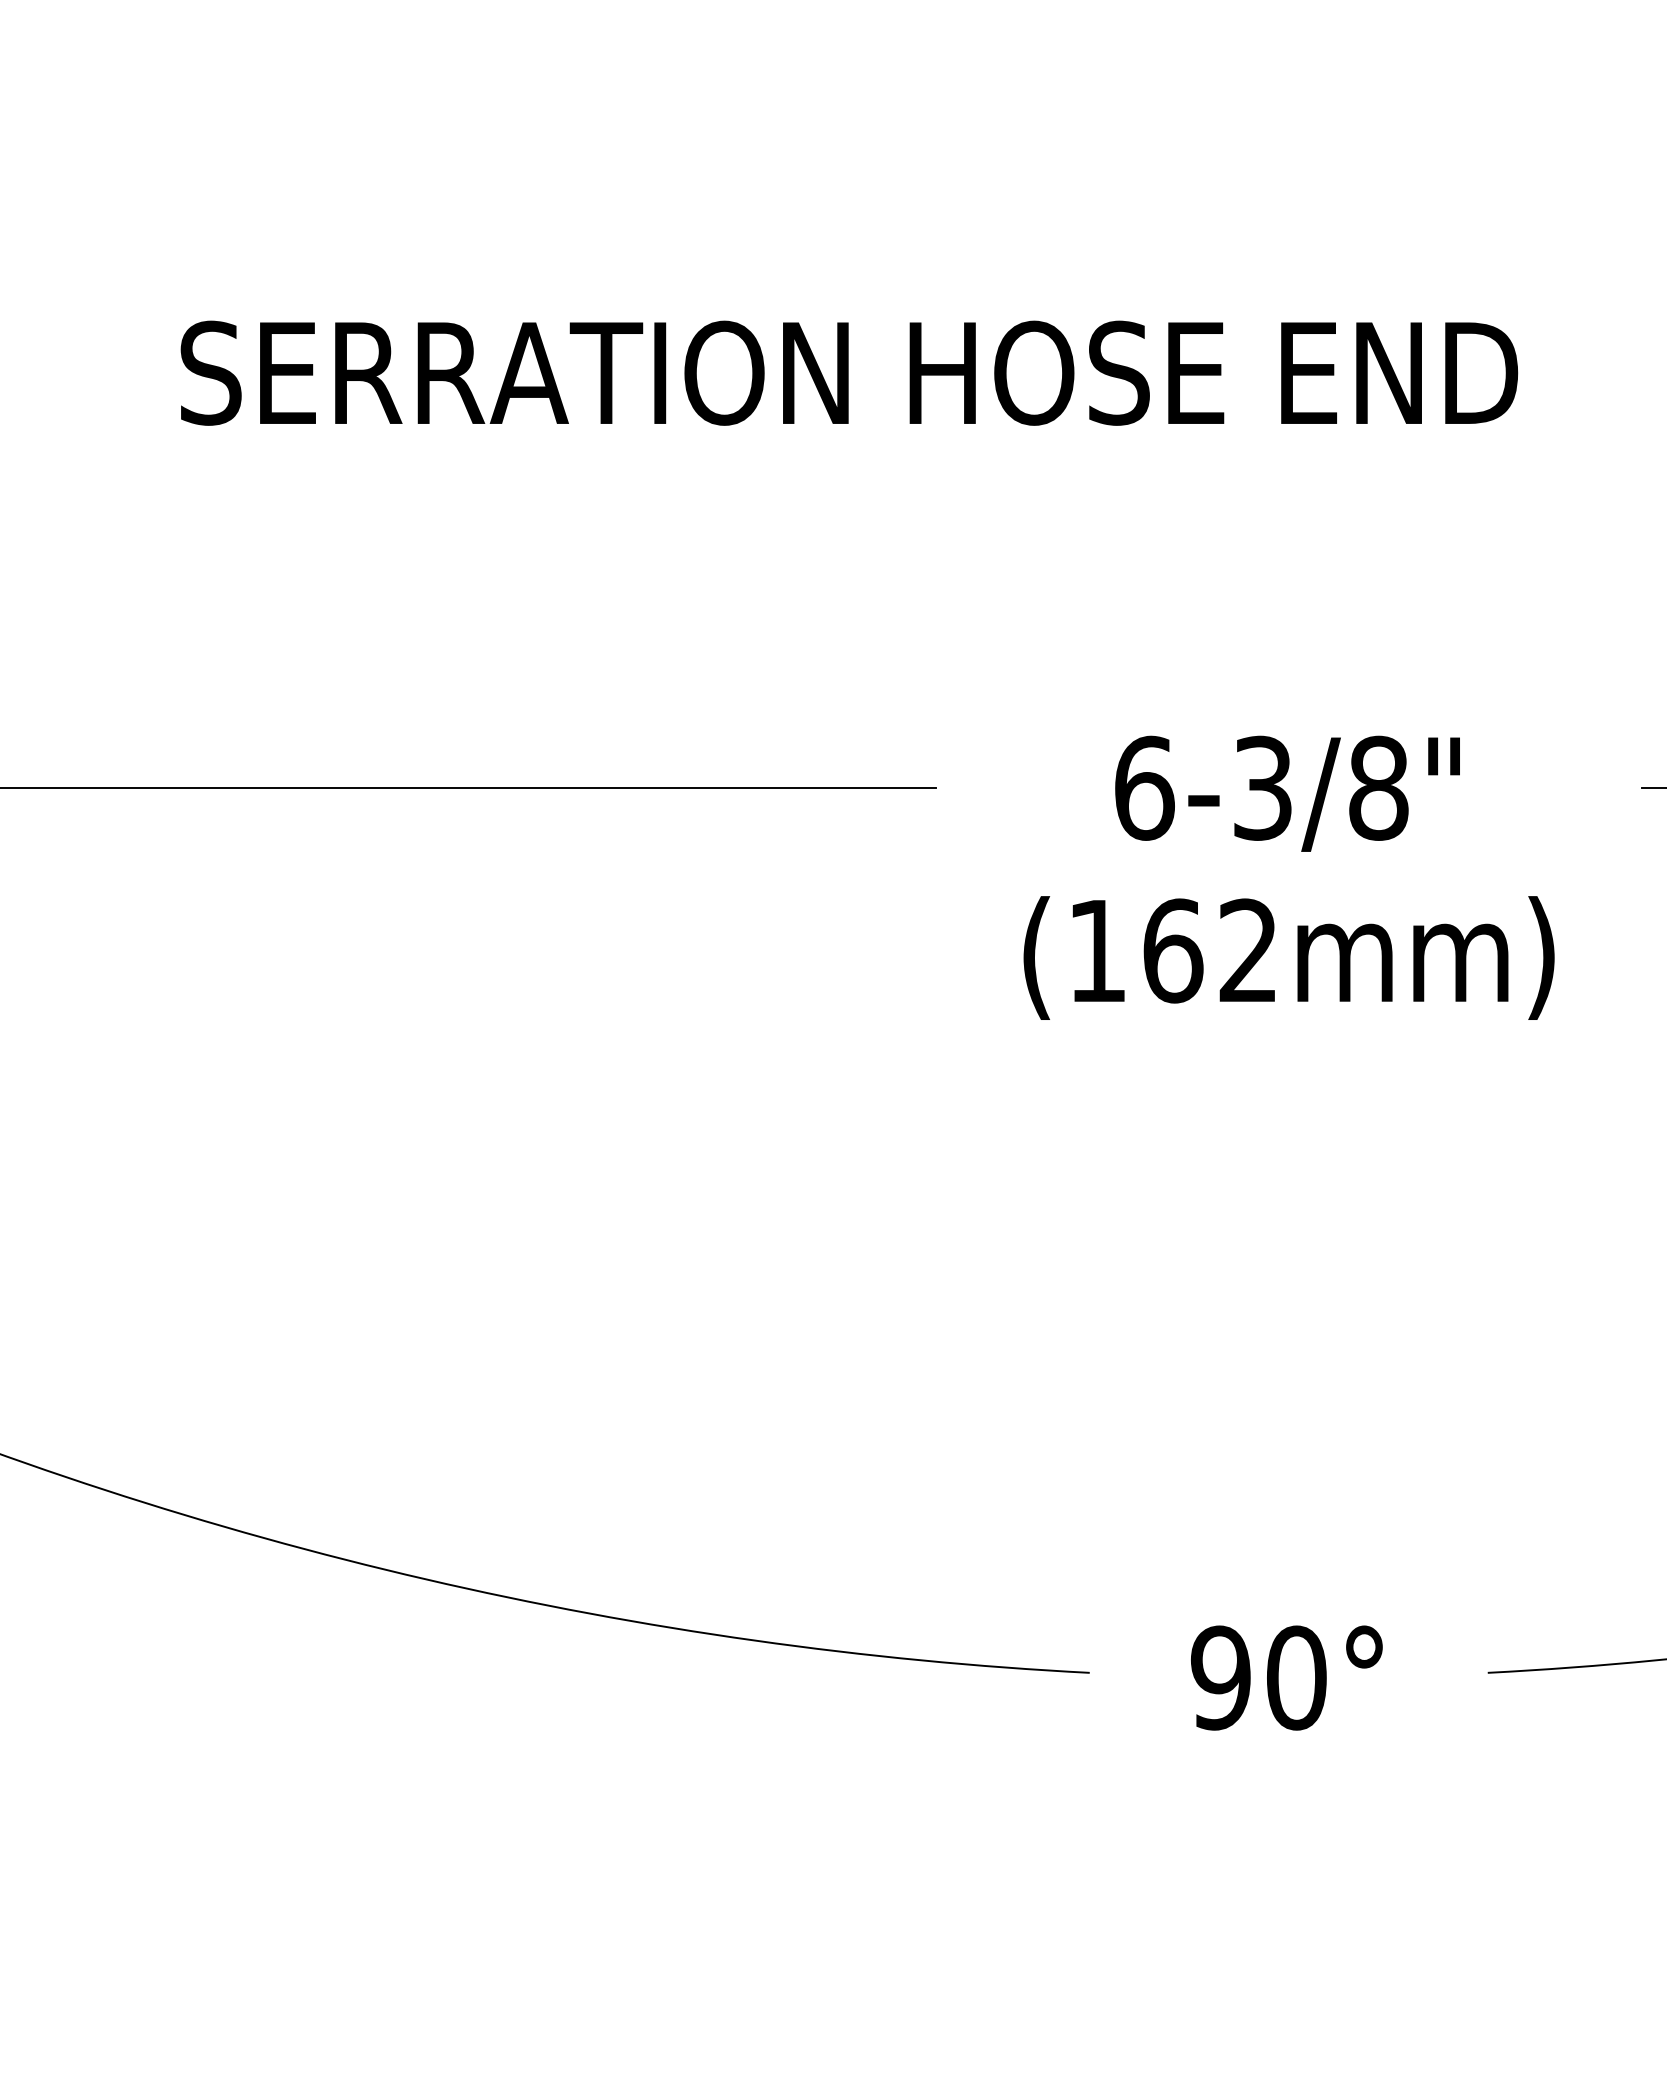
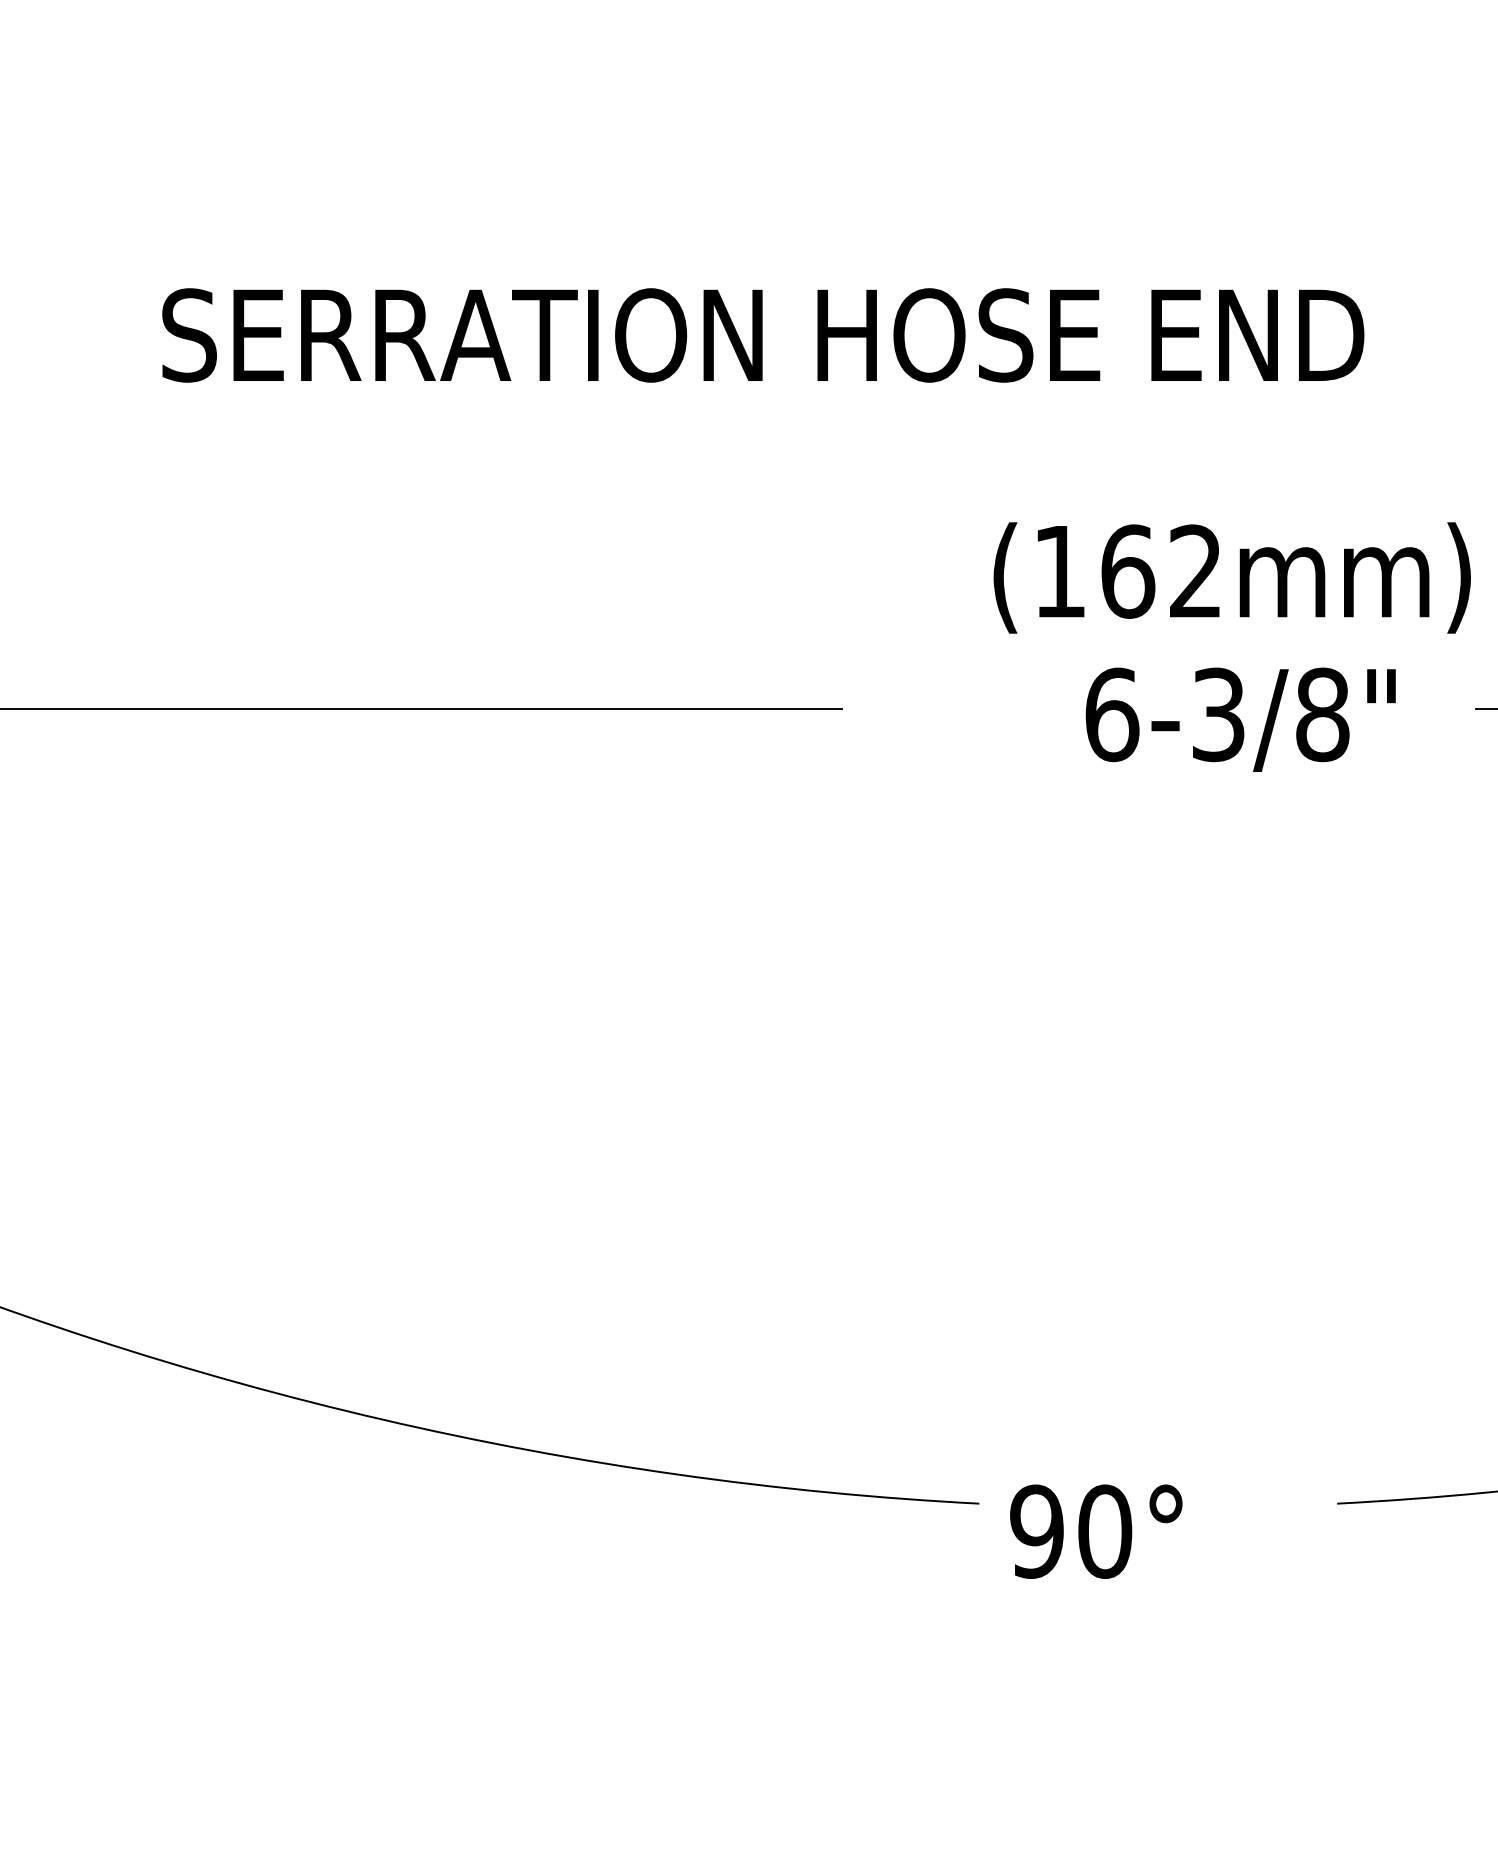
text: (1287, 793) -> (1240, 719), moved
text: (1288, 957) -> (1231, 577), moved
text: (1286, 1677) -> (1095, 1531), moved

